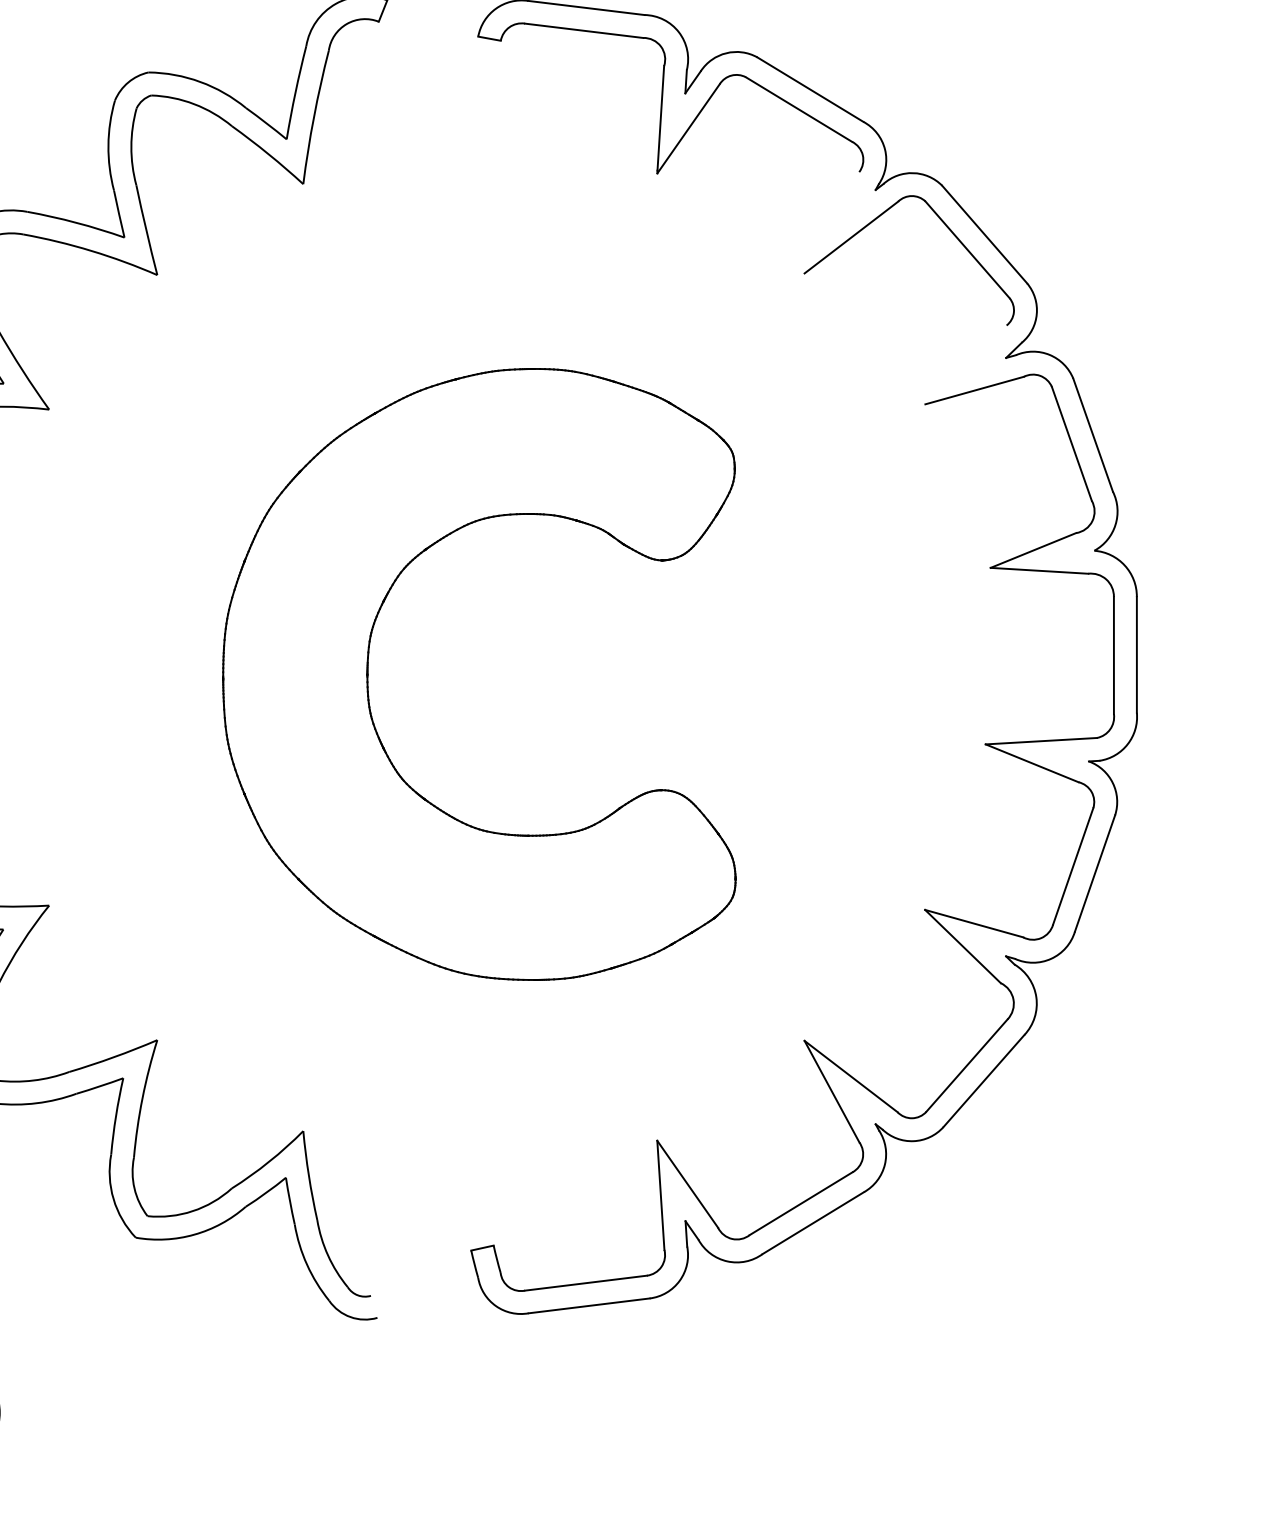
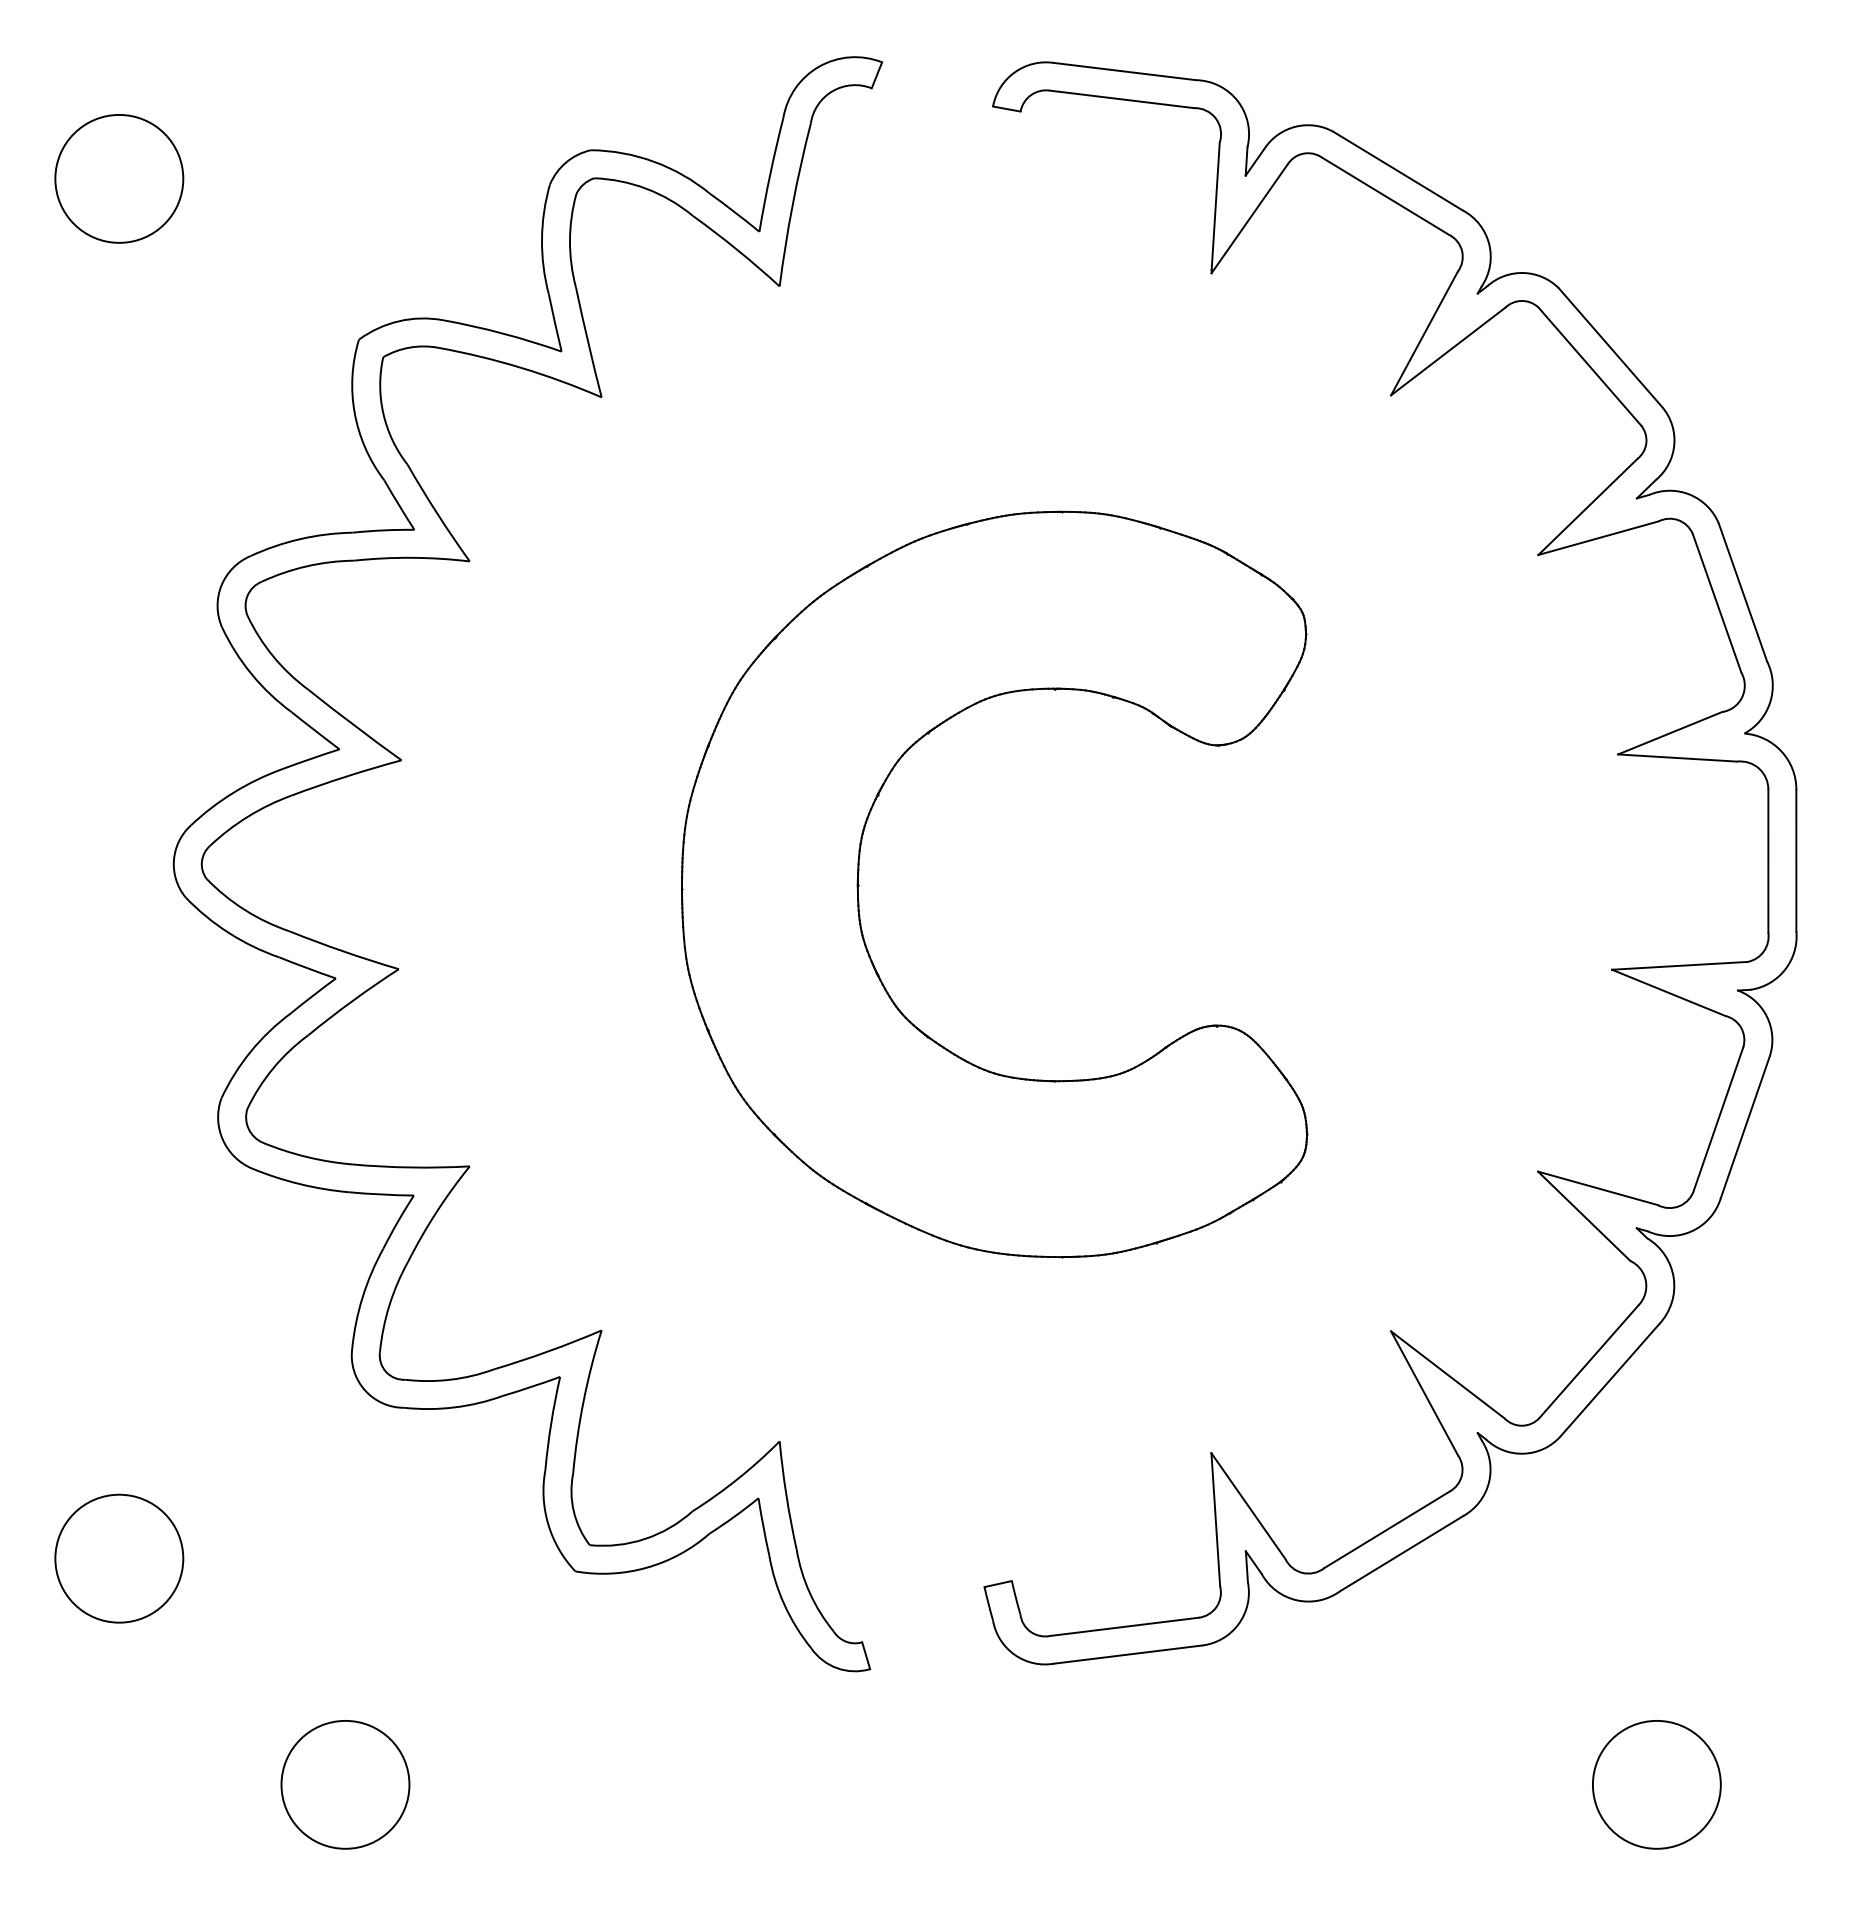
line: (831, 222) -> (1424, 333), added
line: (965, 364) -> (1587, 506), added
line: (374, 1306) -> (866, 1655), added
circle: (1022, 1412) -> (1656, 1784), added

